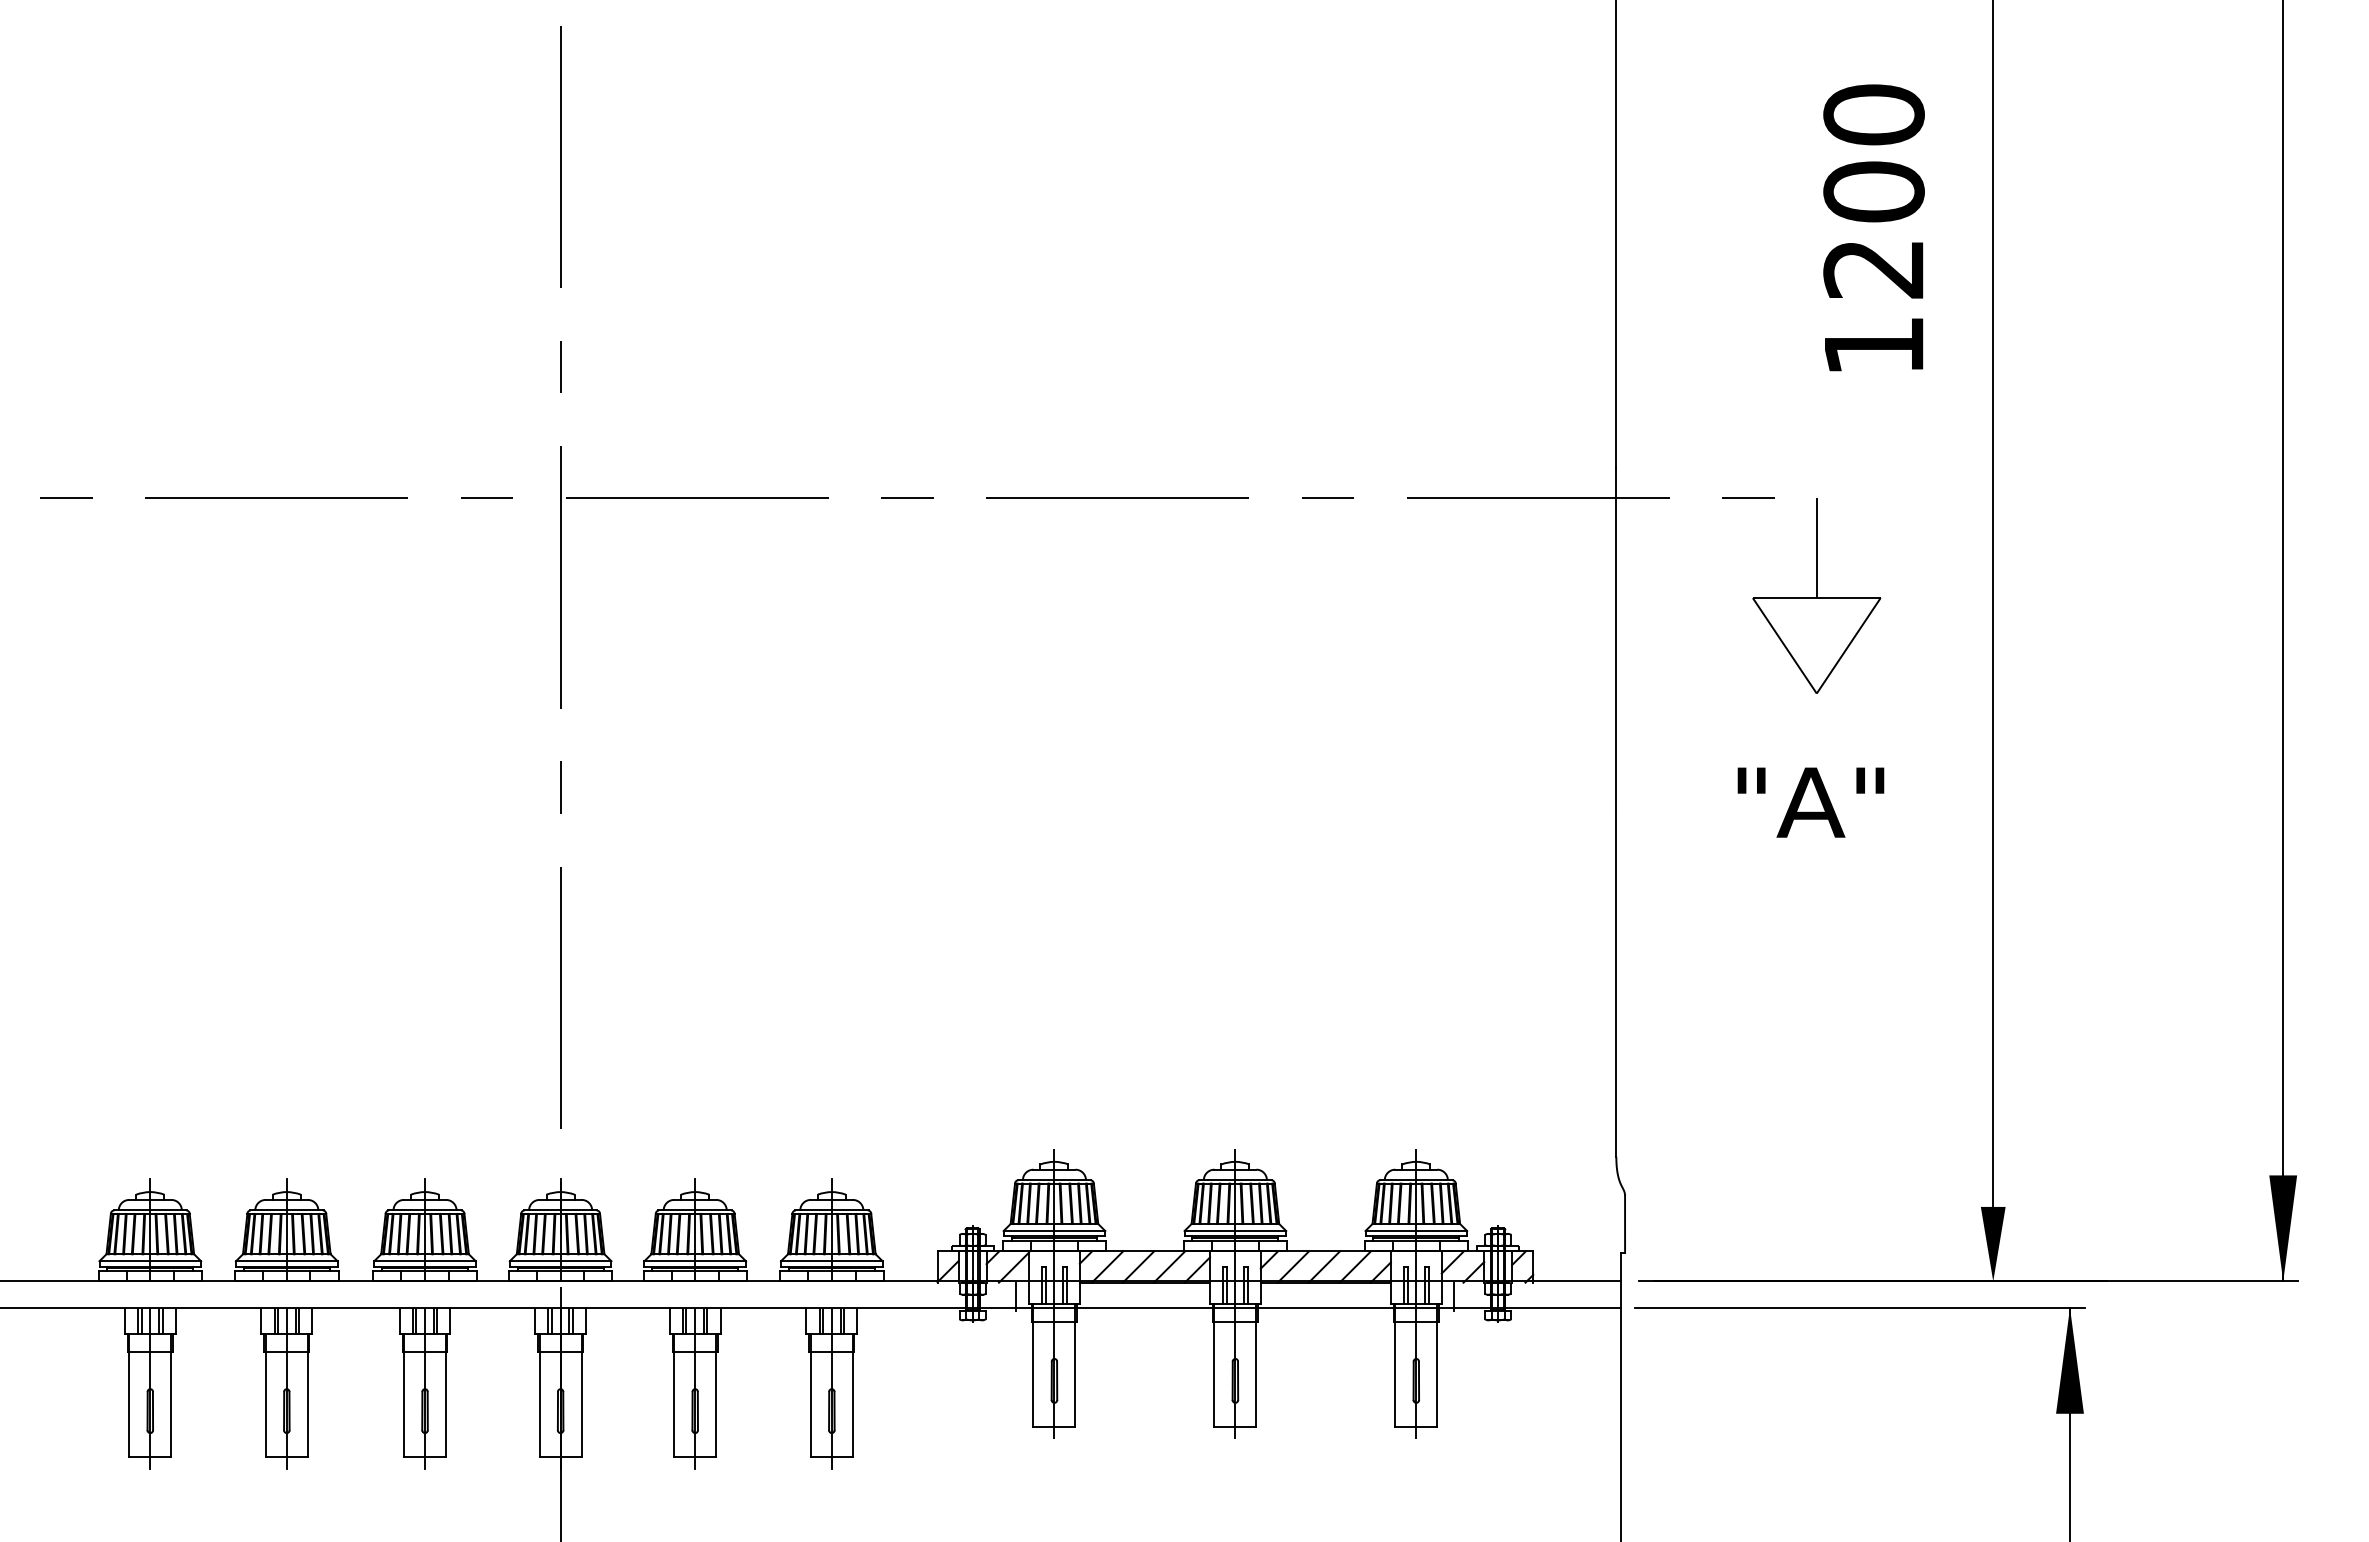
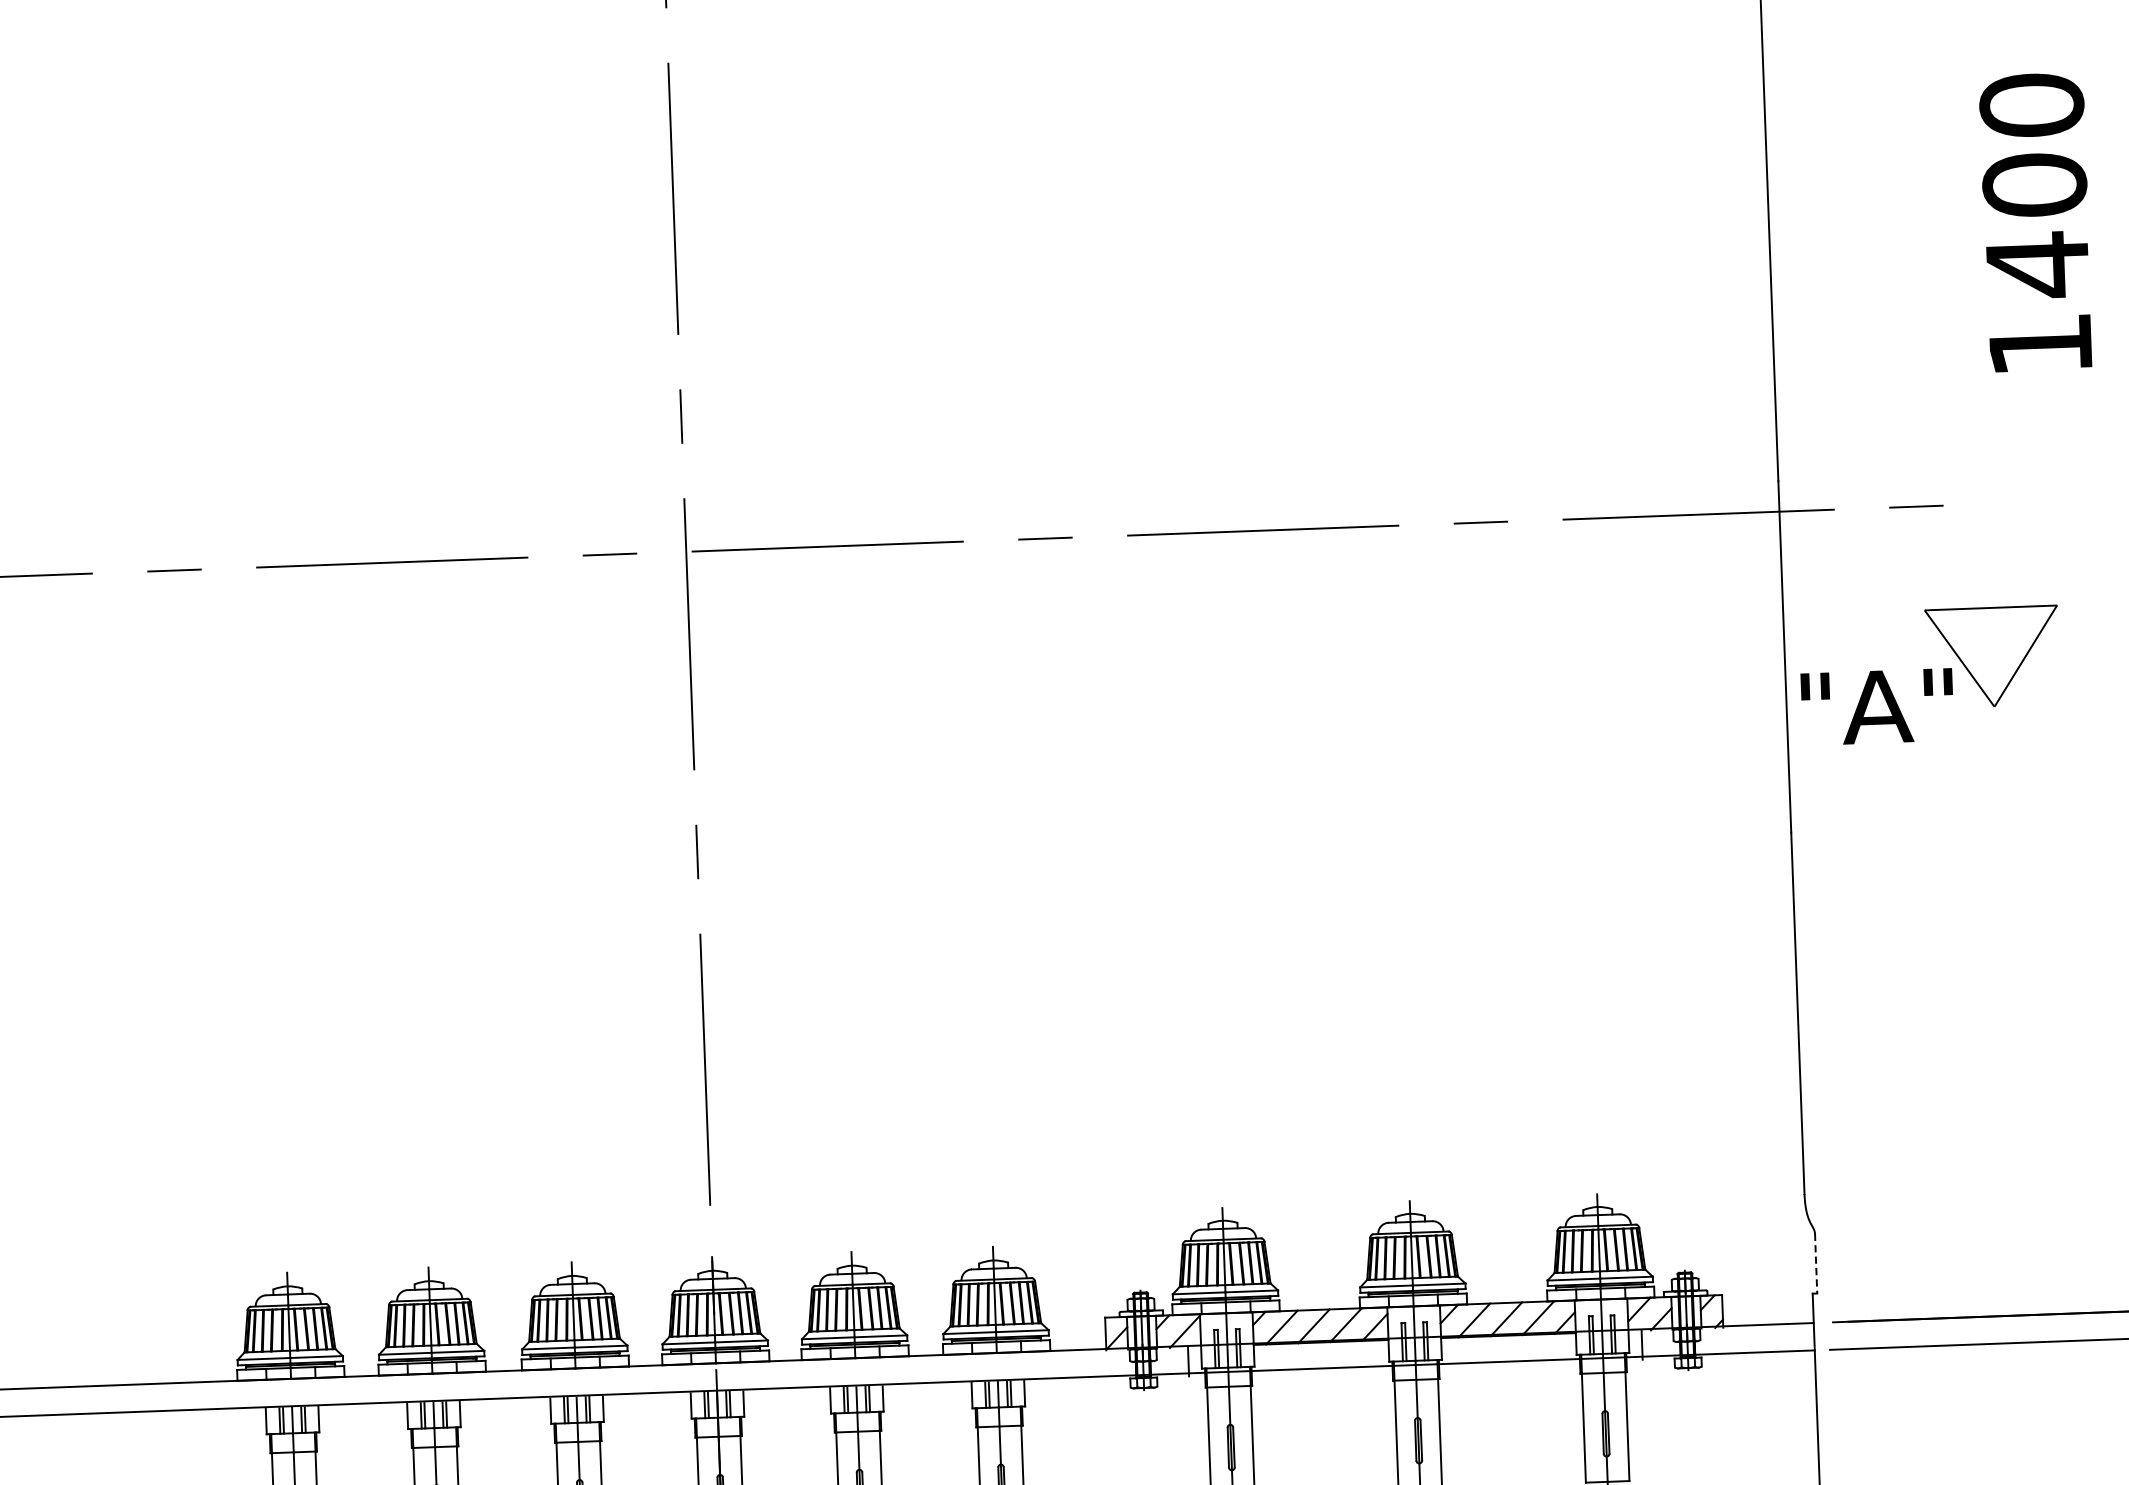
text: (1873, 269) -> (2037, 265), 1200 -> 1400
line: (1816, 547) -> (1988, 555), removed
text: (1810, 802) -> (1877, 706), moved
line: (1625, 1224) -> (1816, 1263), solid -> dashed

